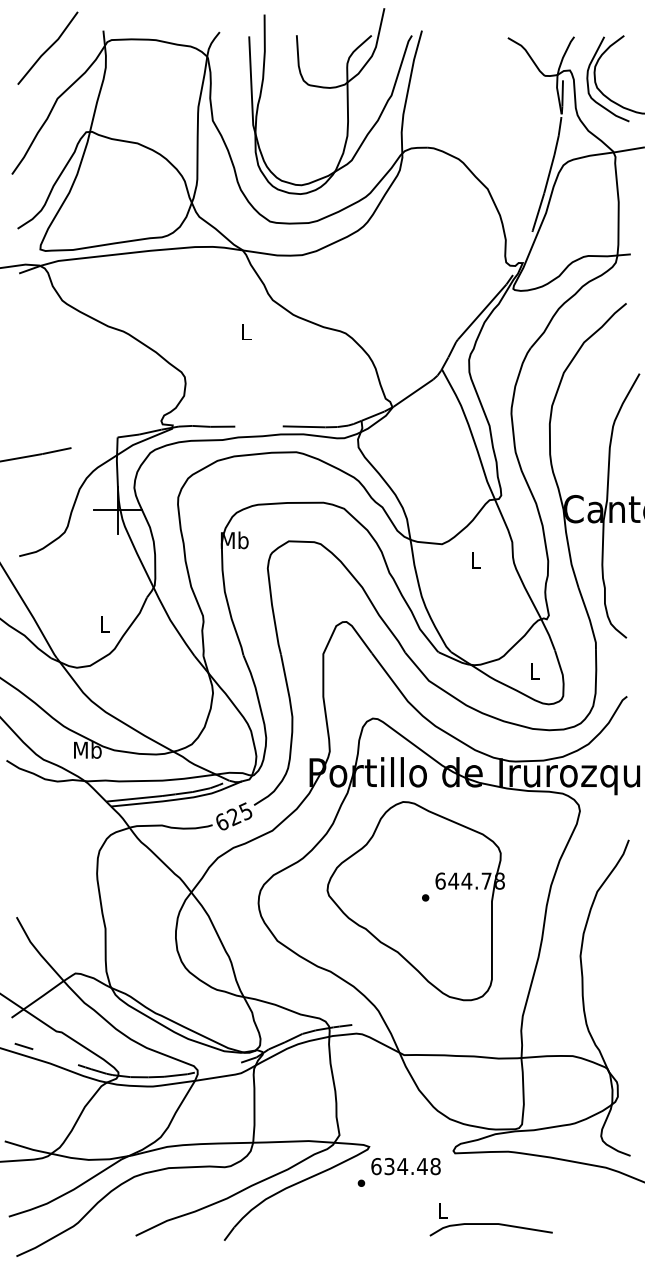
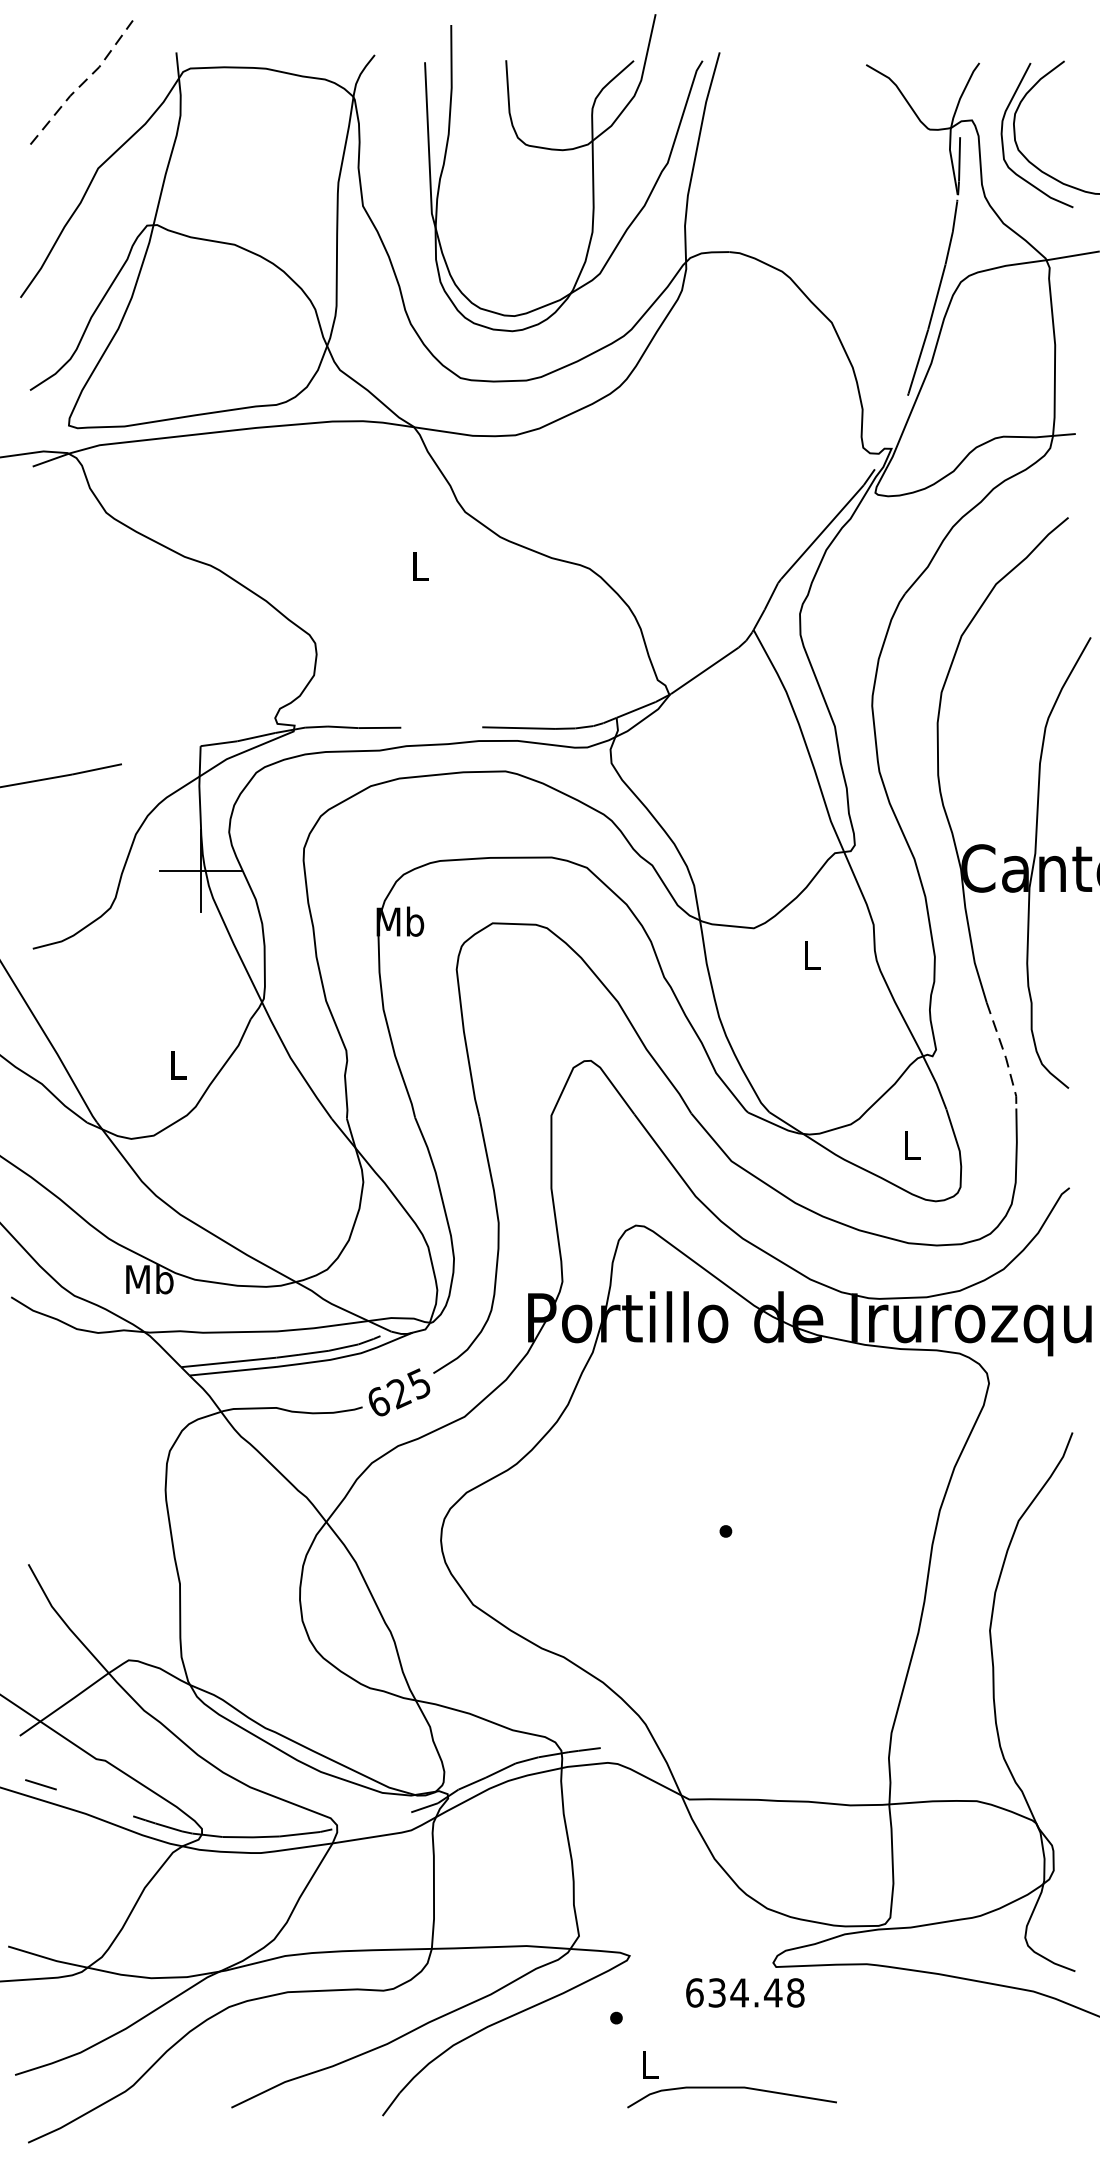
line: (48, 48) -> (82, 82), solid -> dashed
line: (589, 620) -> (1005, 1058), solid -> dashed
part: (415, 901) -> (708, 1537), removed
text: (405, 1166) -> (744, 1992), moved
part: (490, 1219) -> (730, 2079), moved

